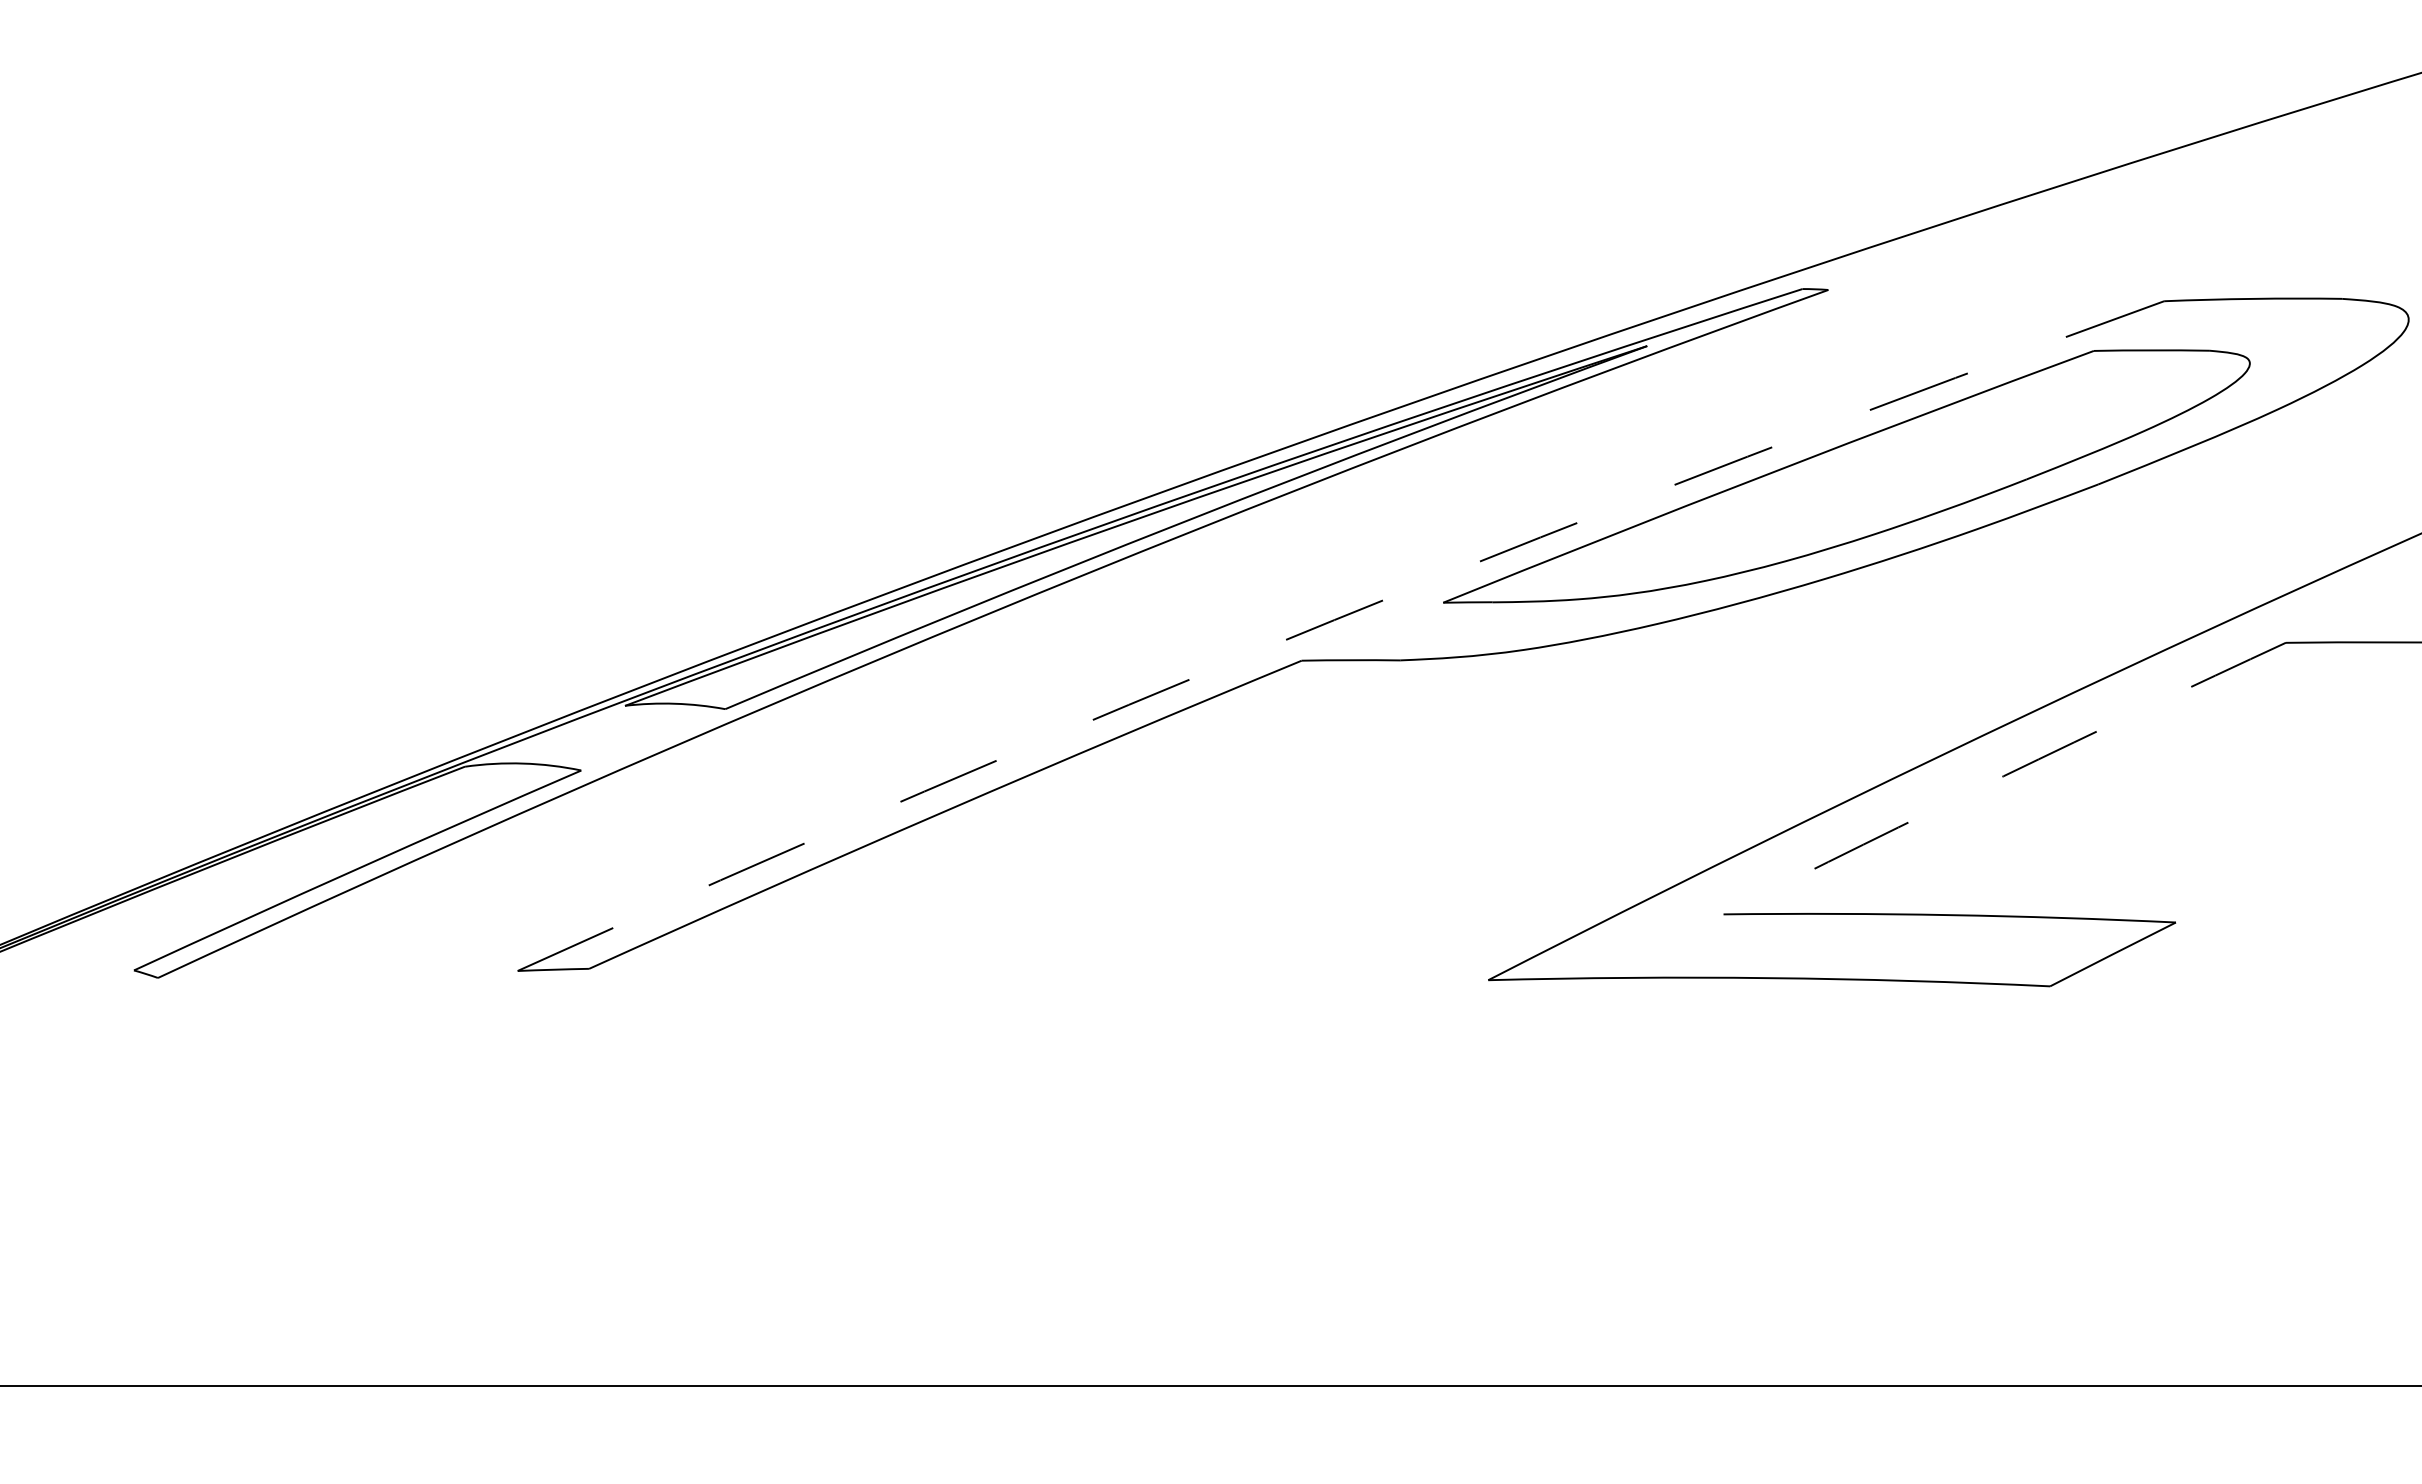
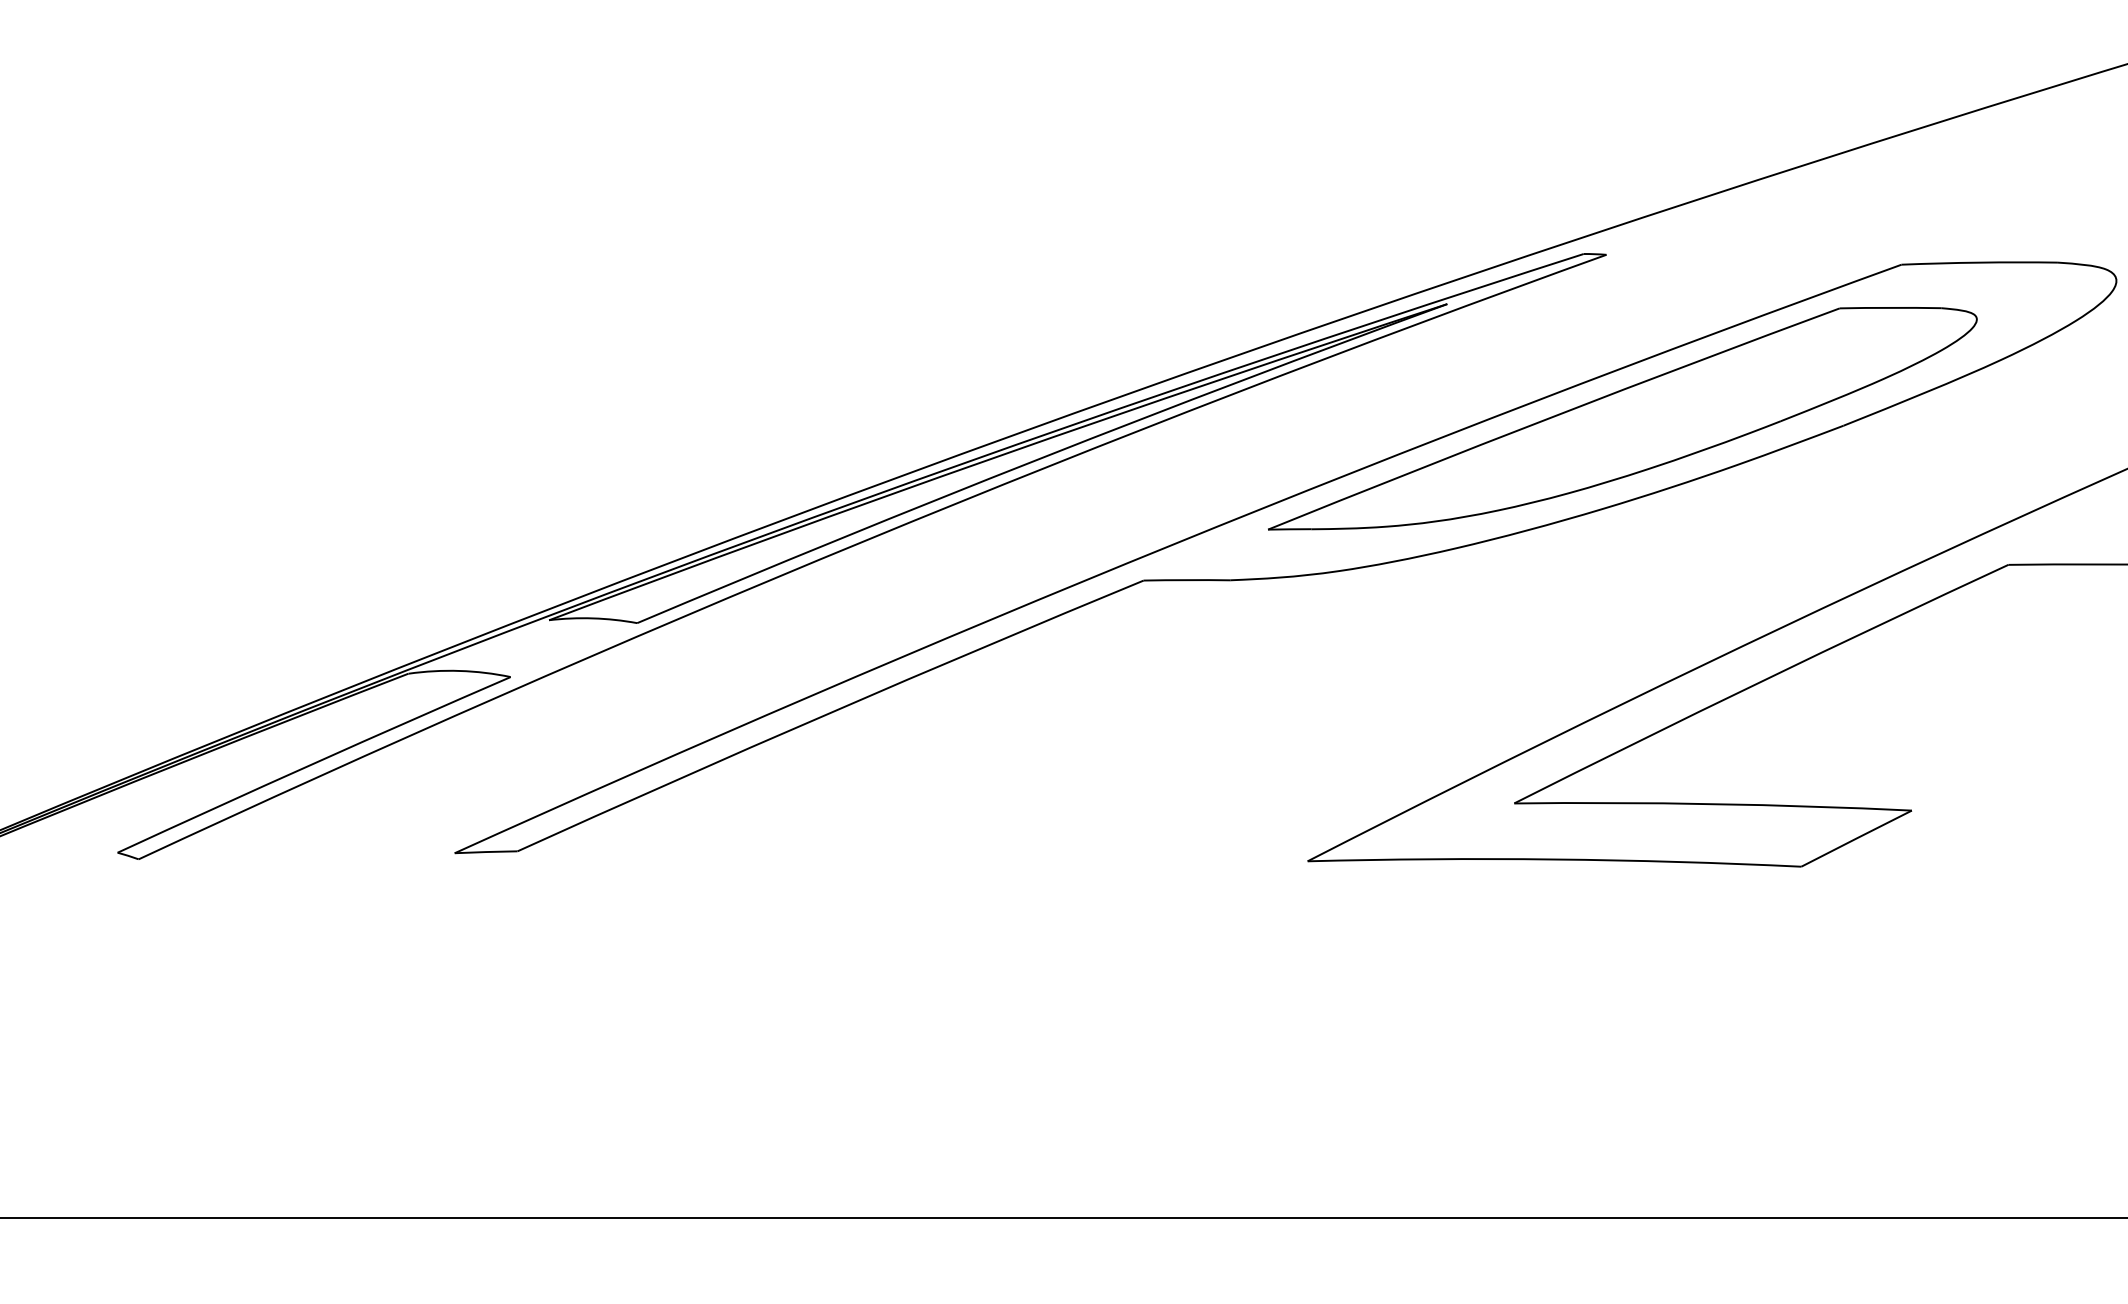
arc: (1334, 620) -> (1172, 545), dashed -> solid
arc: (2003, 776) -> (1760, 682), dashed -> solid

